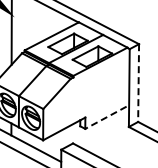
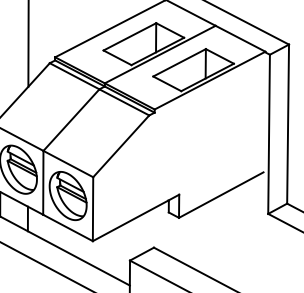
line: (138, 83) -> (287, 125), dashed -> solid
line: (105, 118) -> (220, 196), dashed -> solid

